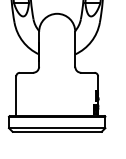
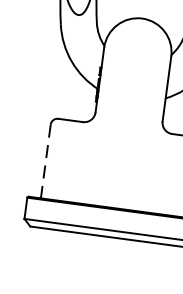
line: (16, 96) -> (46, 161), solid -> dashed

